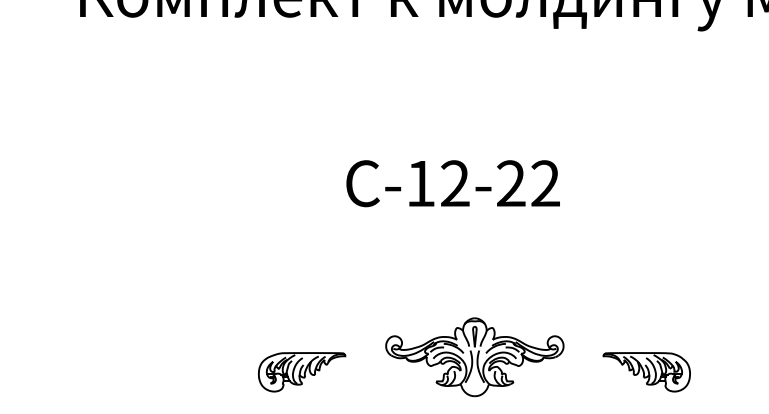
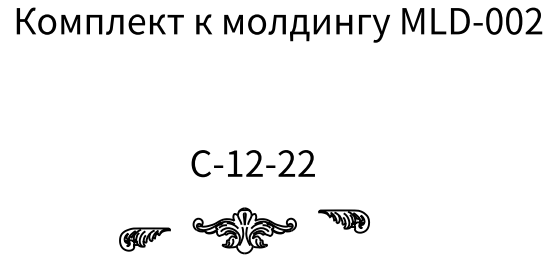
text: (451, 183) -> (252, 163), moved
part: (645, 372) -> (343, 221), moved

